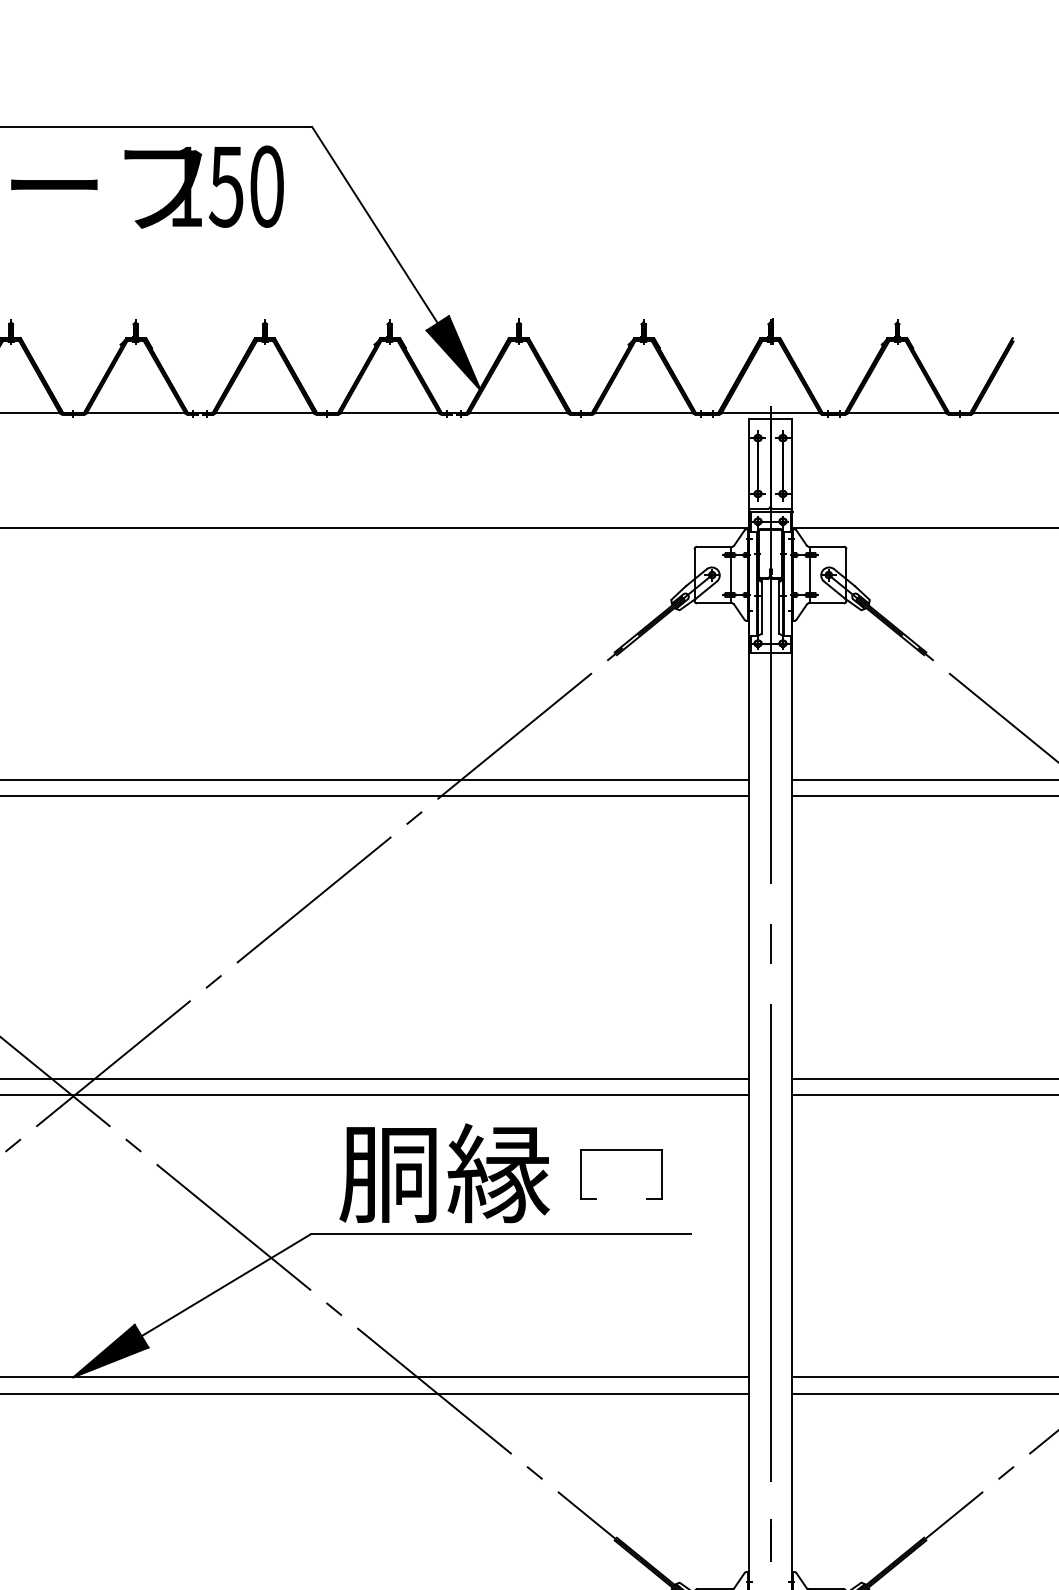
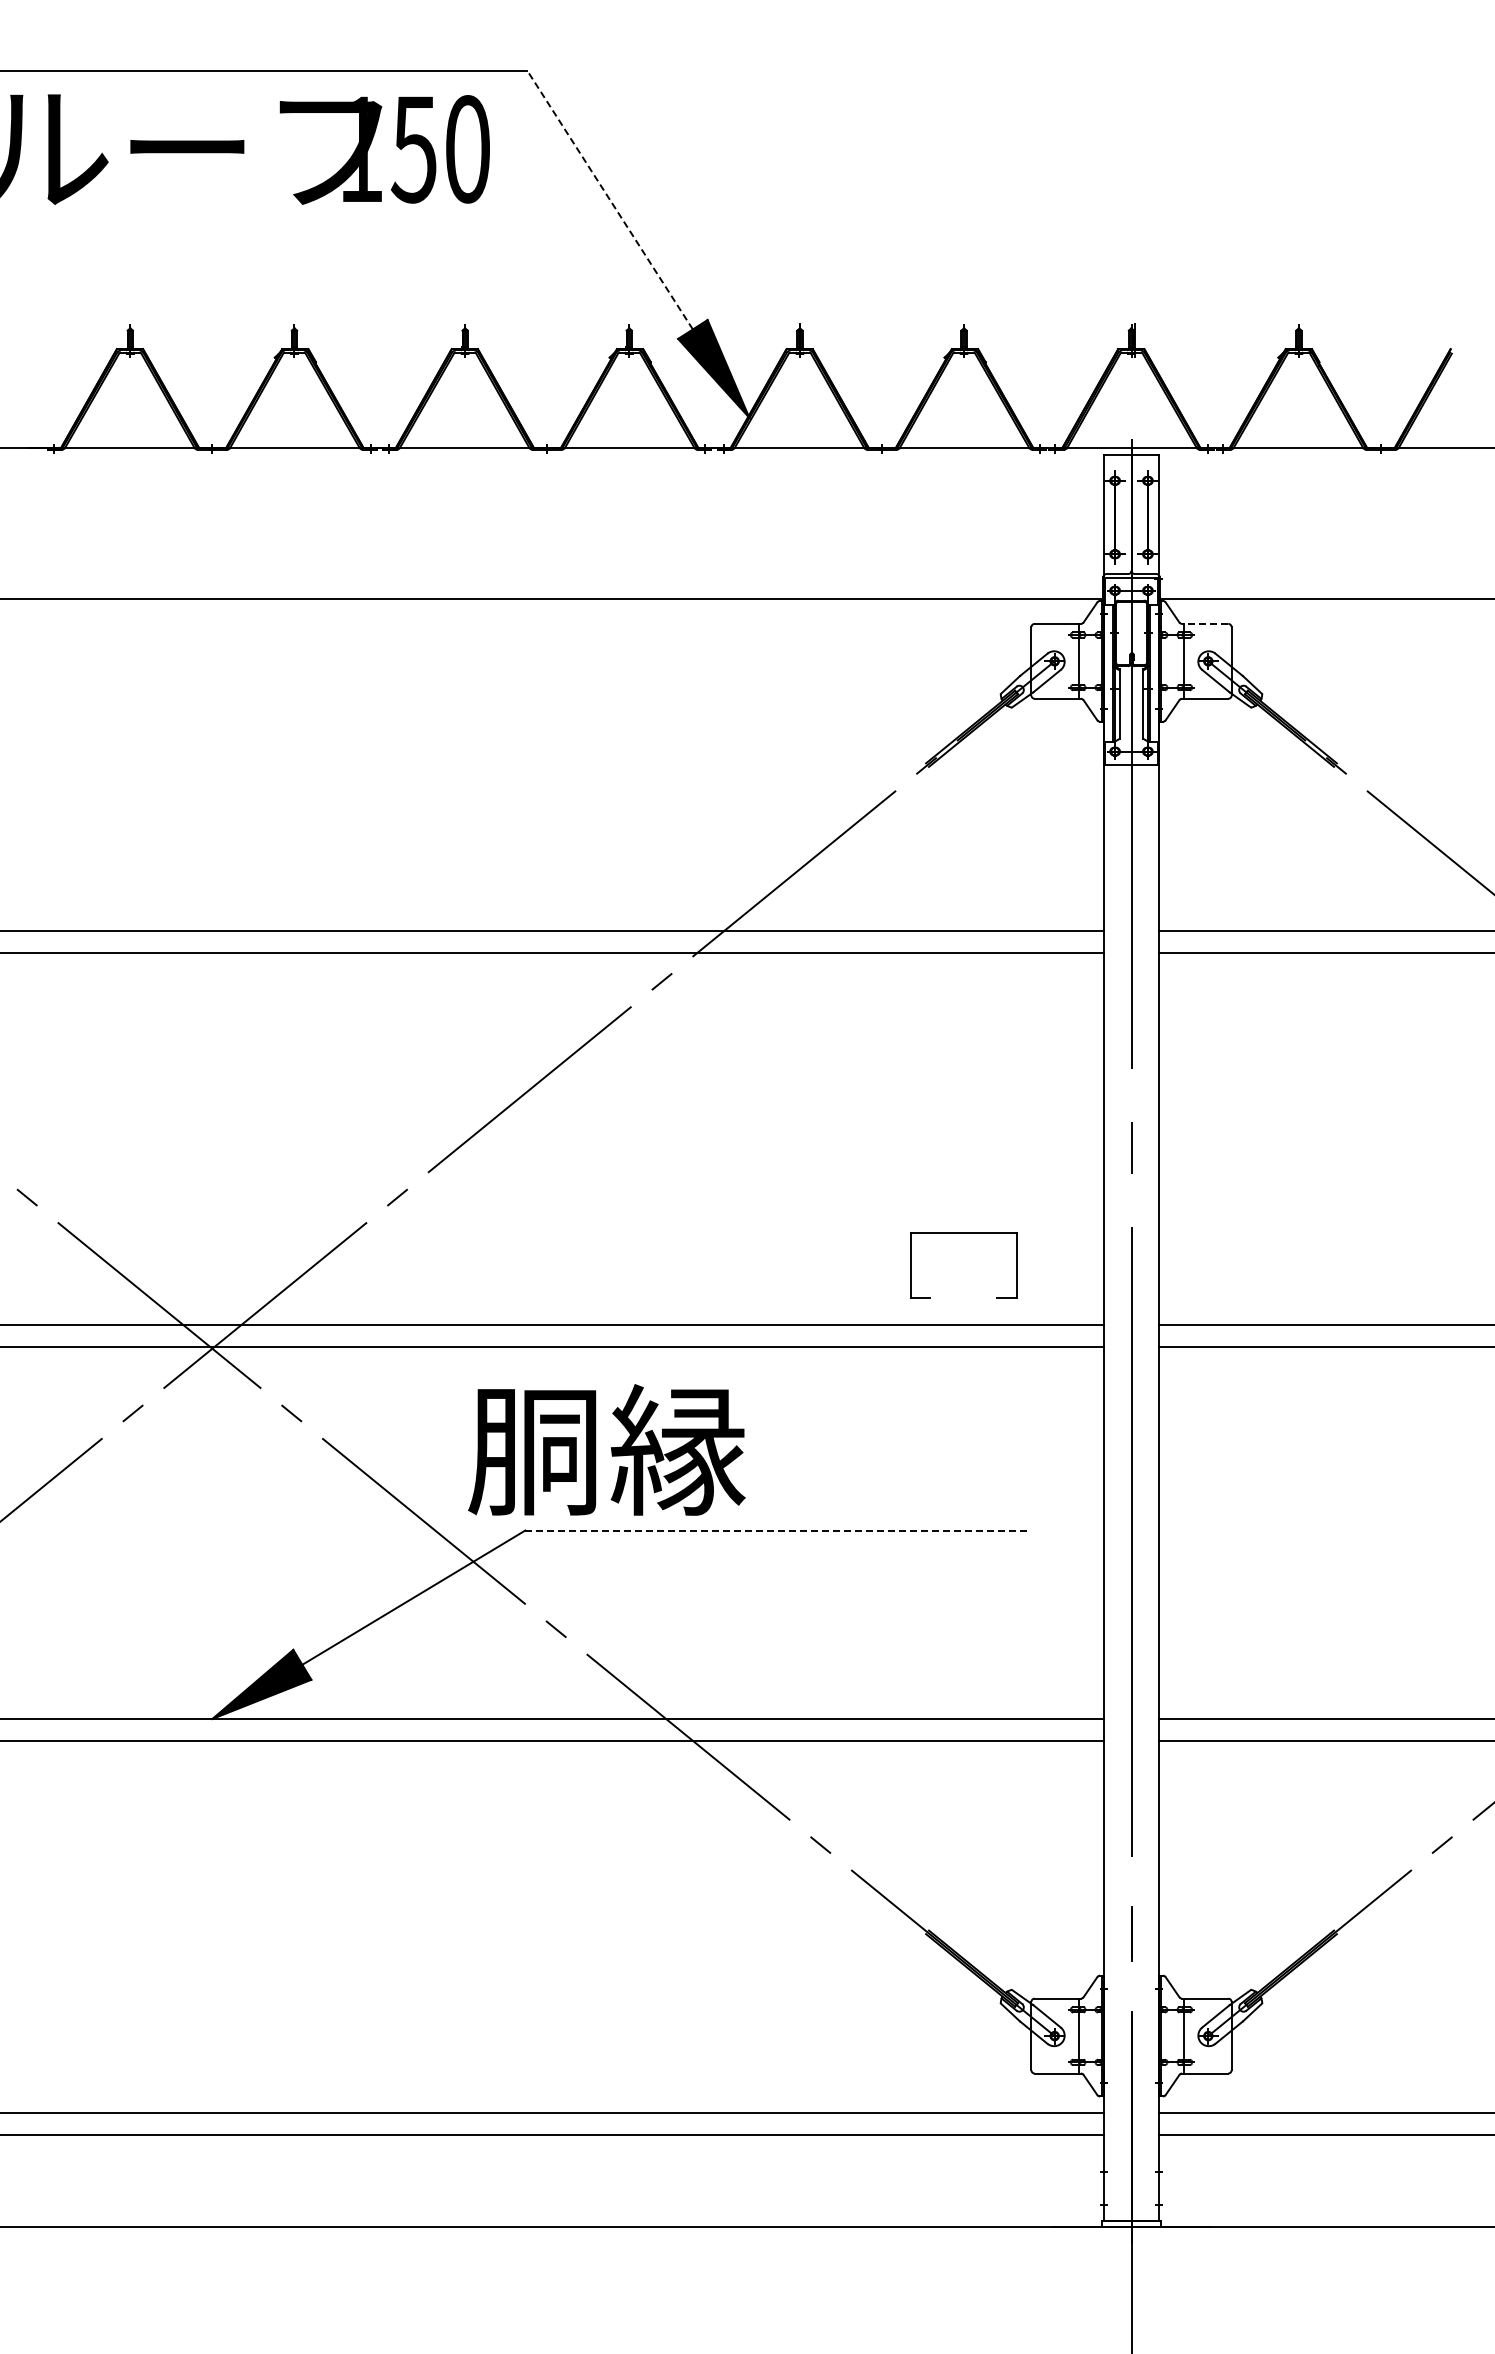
line: (375, 225) -> (610, 200), solid -> dashed
line: (825, 546) -> (1204, 623), solid -> dashed
part: (621, 1150) -> (963, 1233), moved
text: (444, 1172) -> (606, 1449), moved
line: (501, 1234) -> (776, 1530), solid -> dashed

